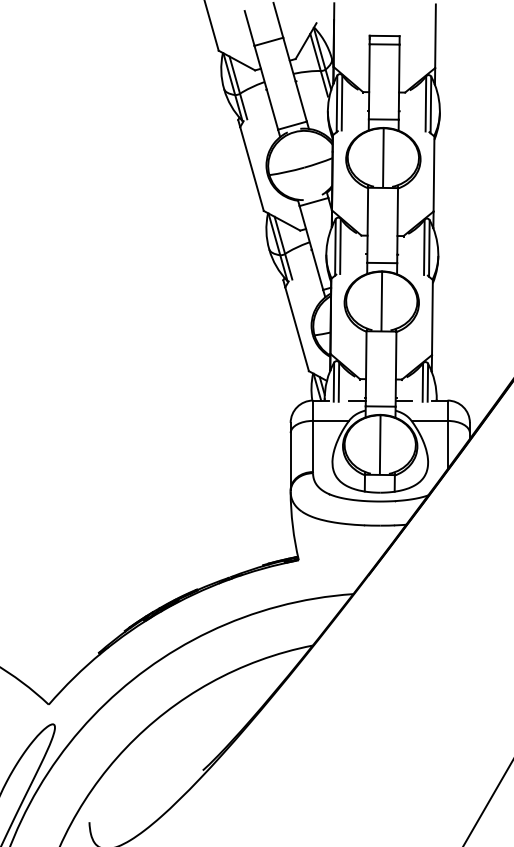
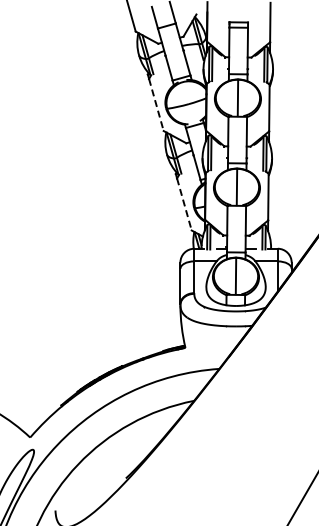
line: (252, 169) -> (156, 105), solid -> dashed
line: (297, 329) -> (184, 204), solid -> dashed

